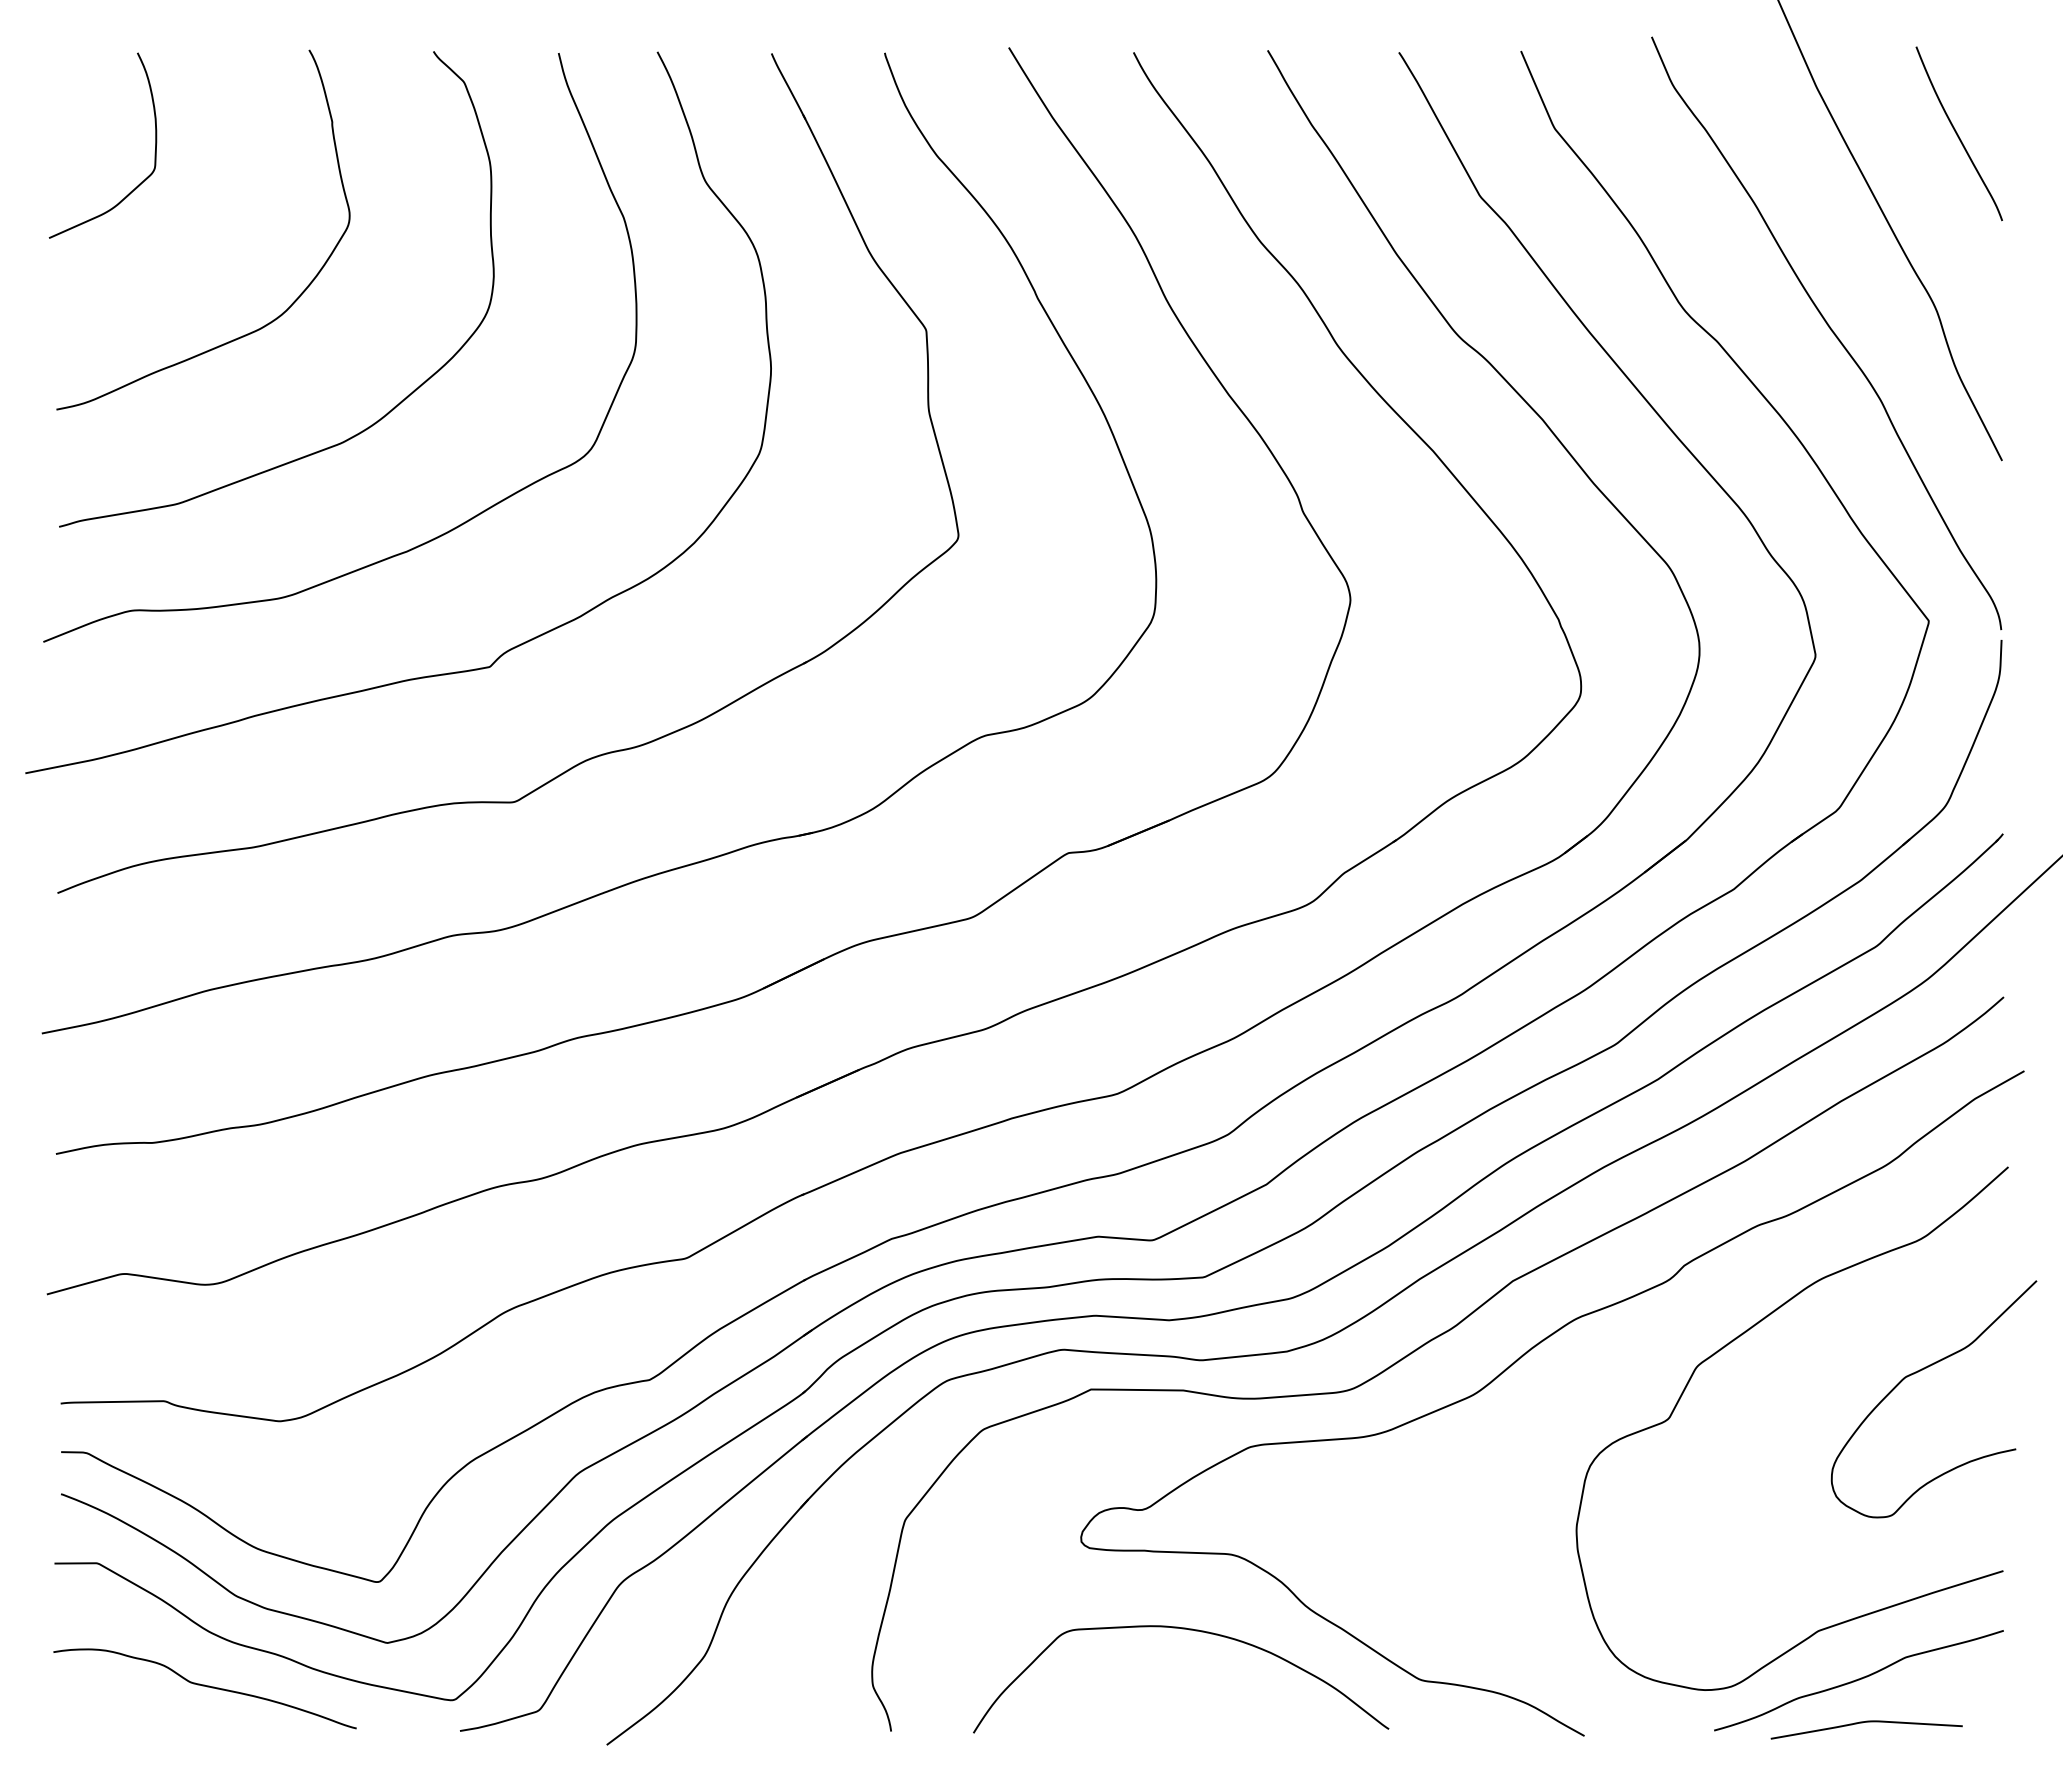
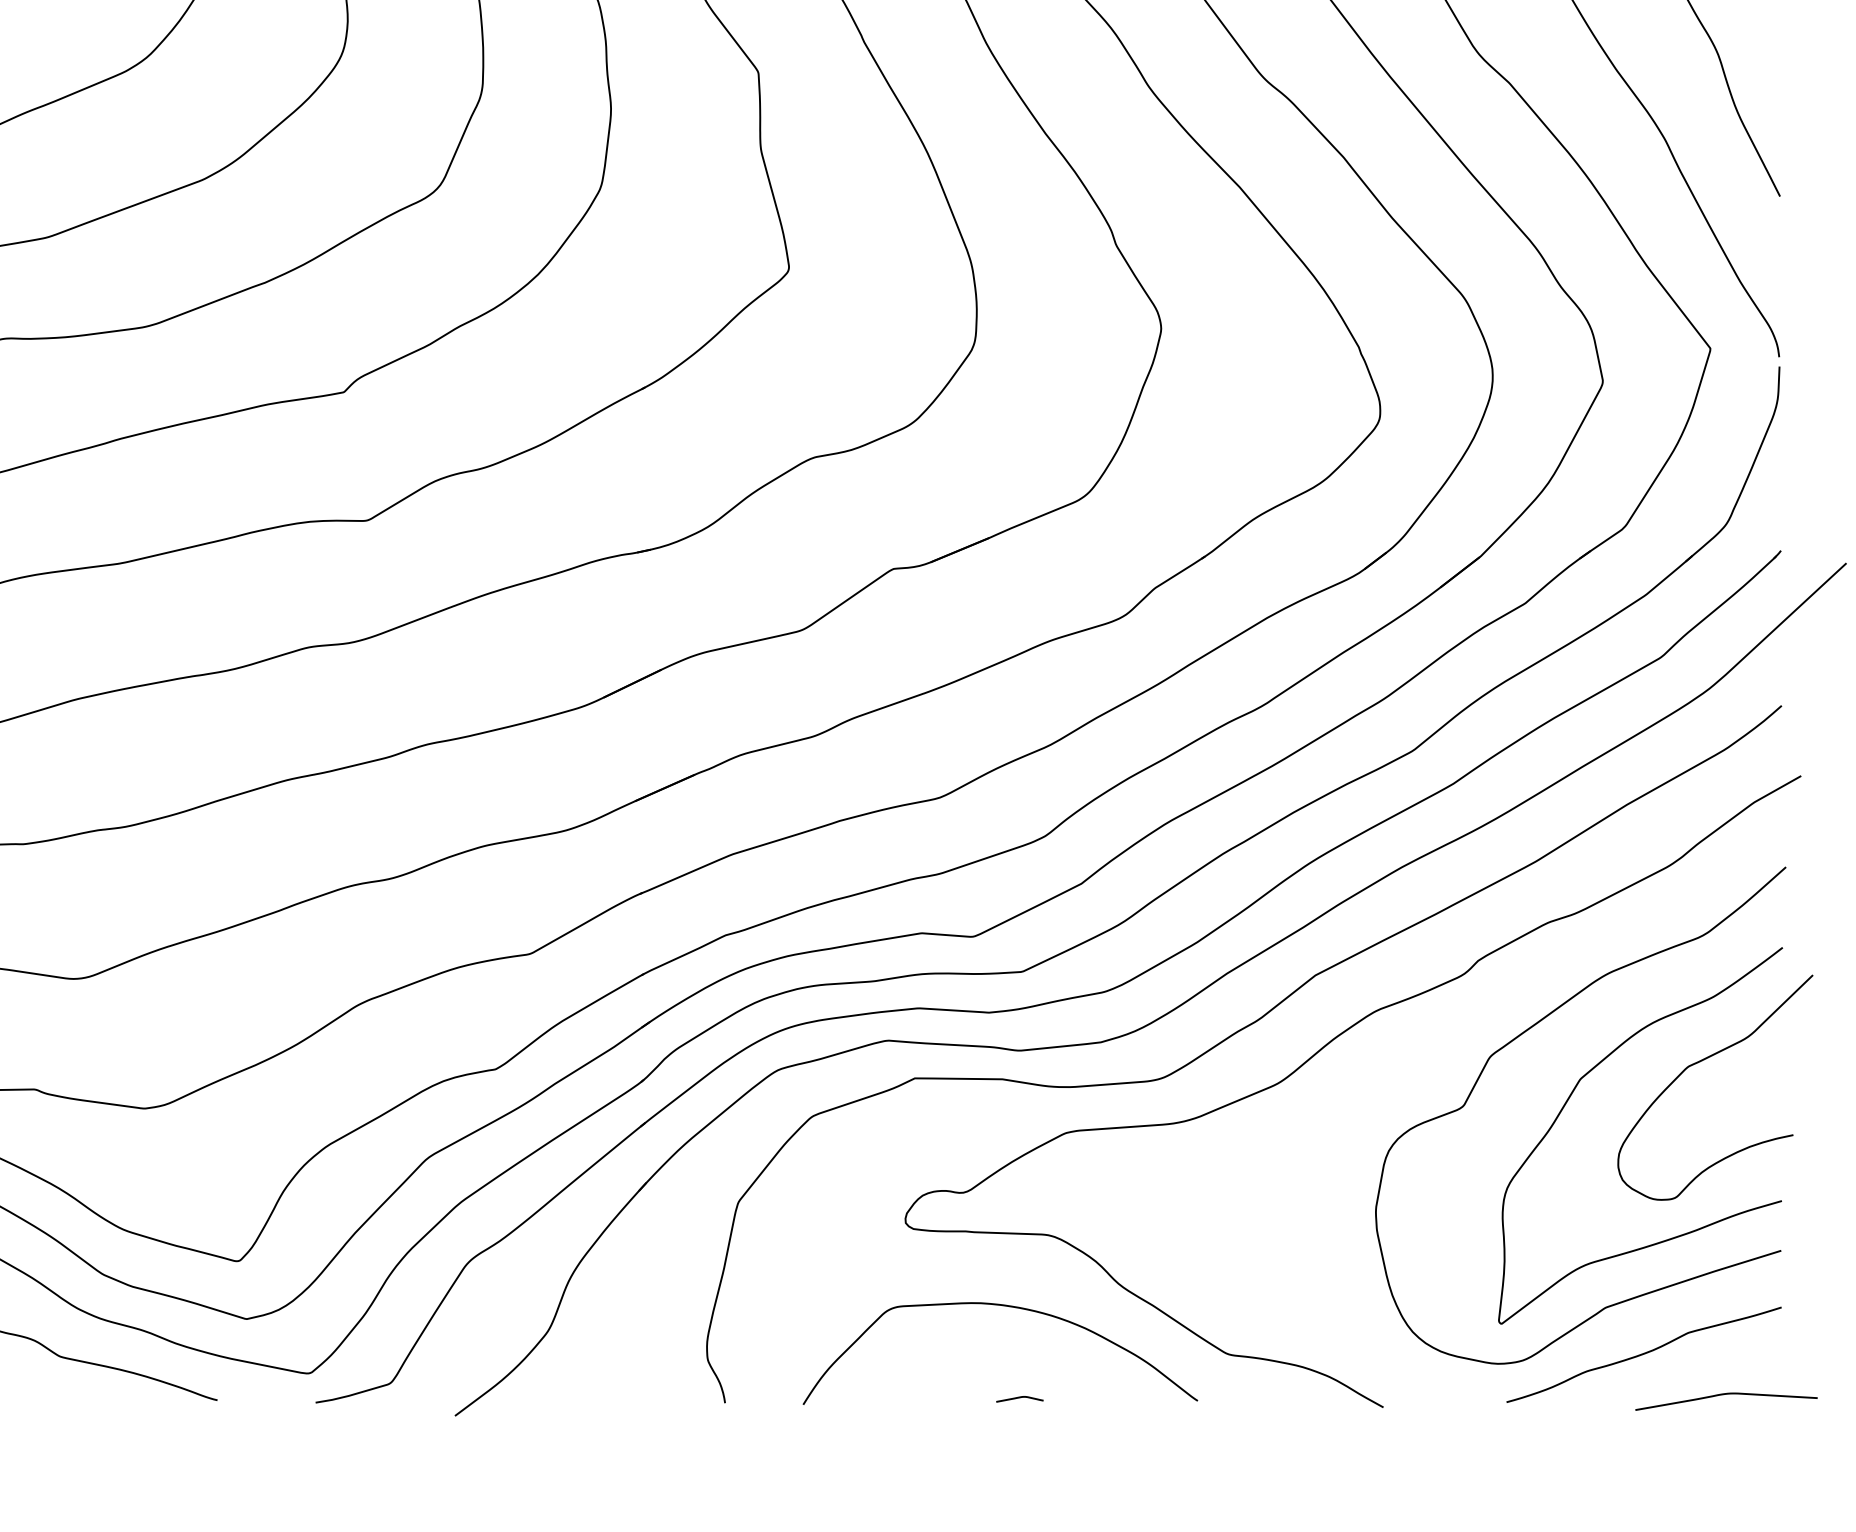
curve: (1783, 1406) -> (1572, 1094), added
curve: (1866, 1722) -> (1726, 1394), moved
curve: (1201, 1726) -> (1019, 1398), added

